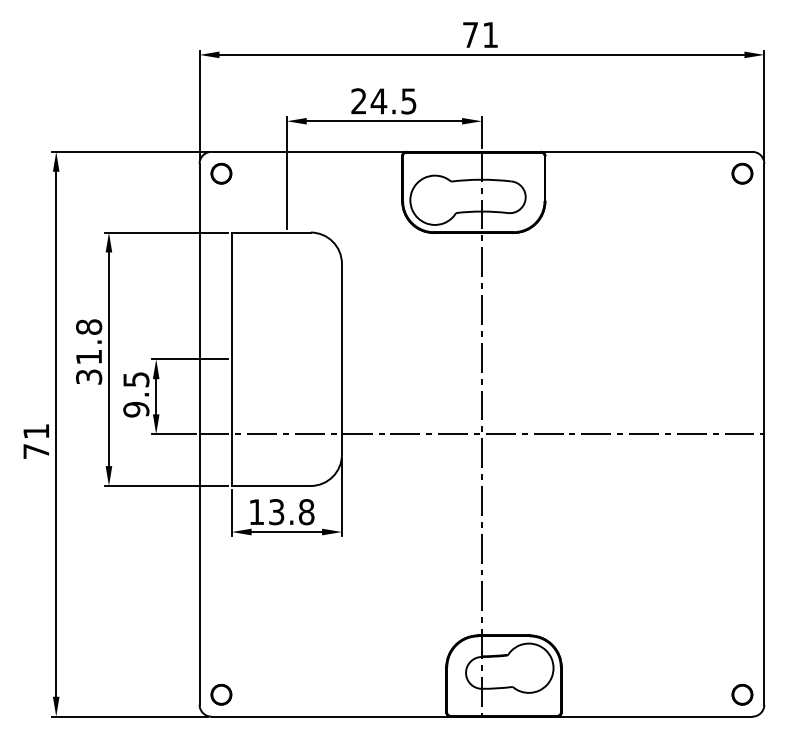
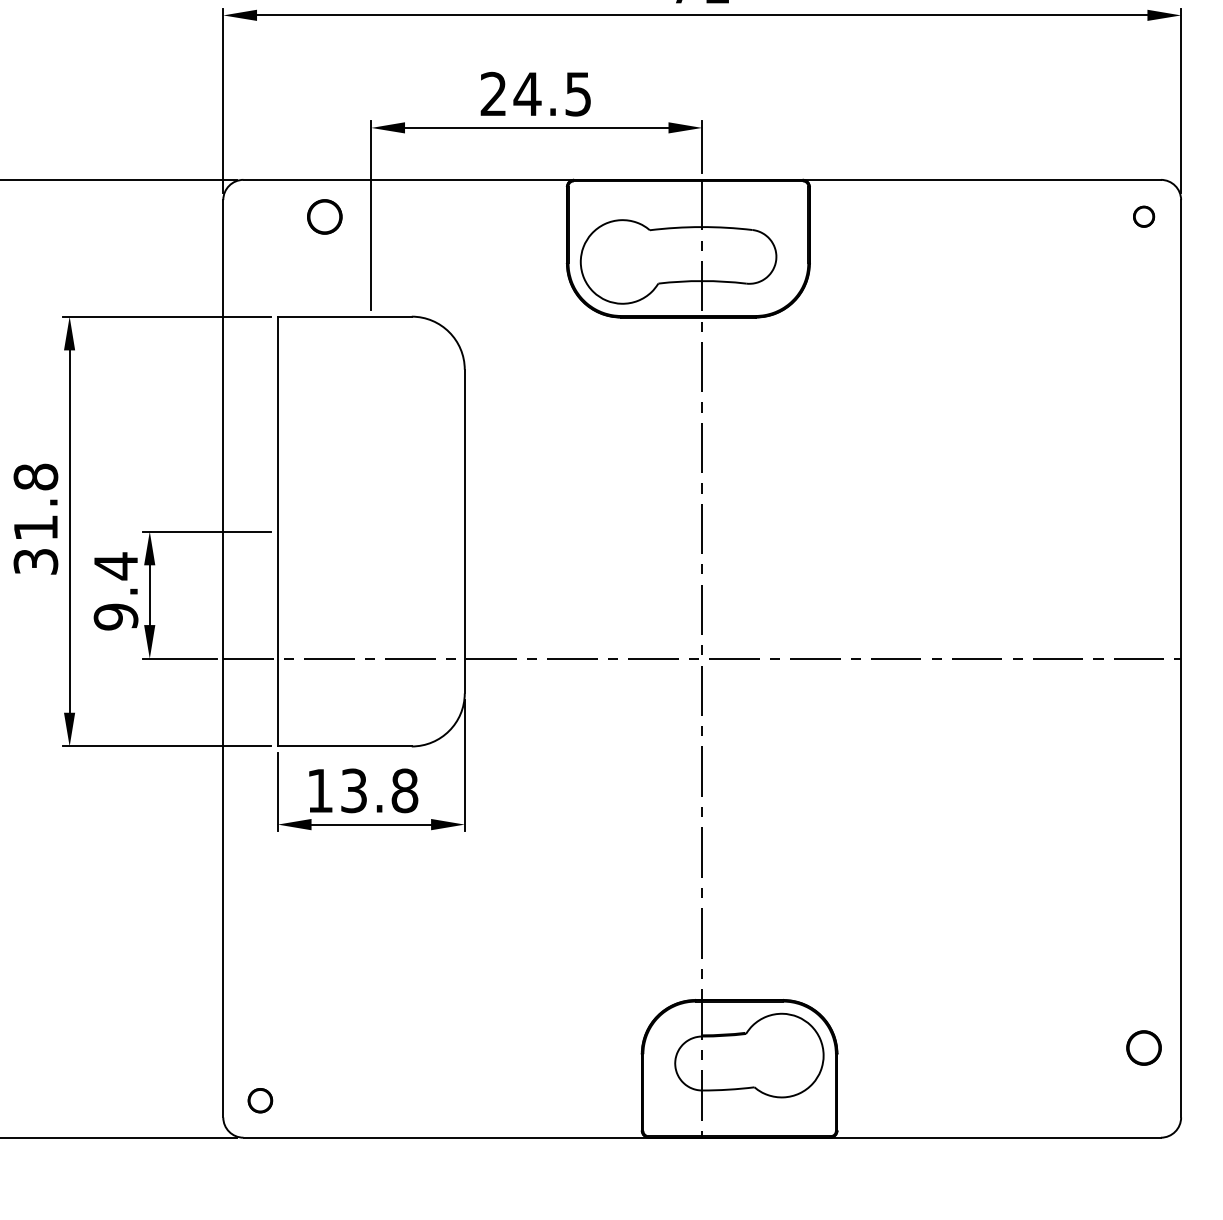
part: (221, 173) -> (324, 216), moved
part: (742, 173) -> (1144, 216), size x0.6
text: (136, 379) -> (116, 565), 9.5 -> 9.4
part: (221, 694) -> (260, 1100), size x0.7
part: (742, 694) -> (1144, 1047), moved

